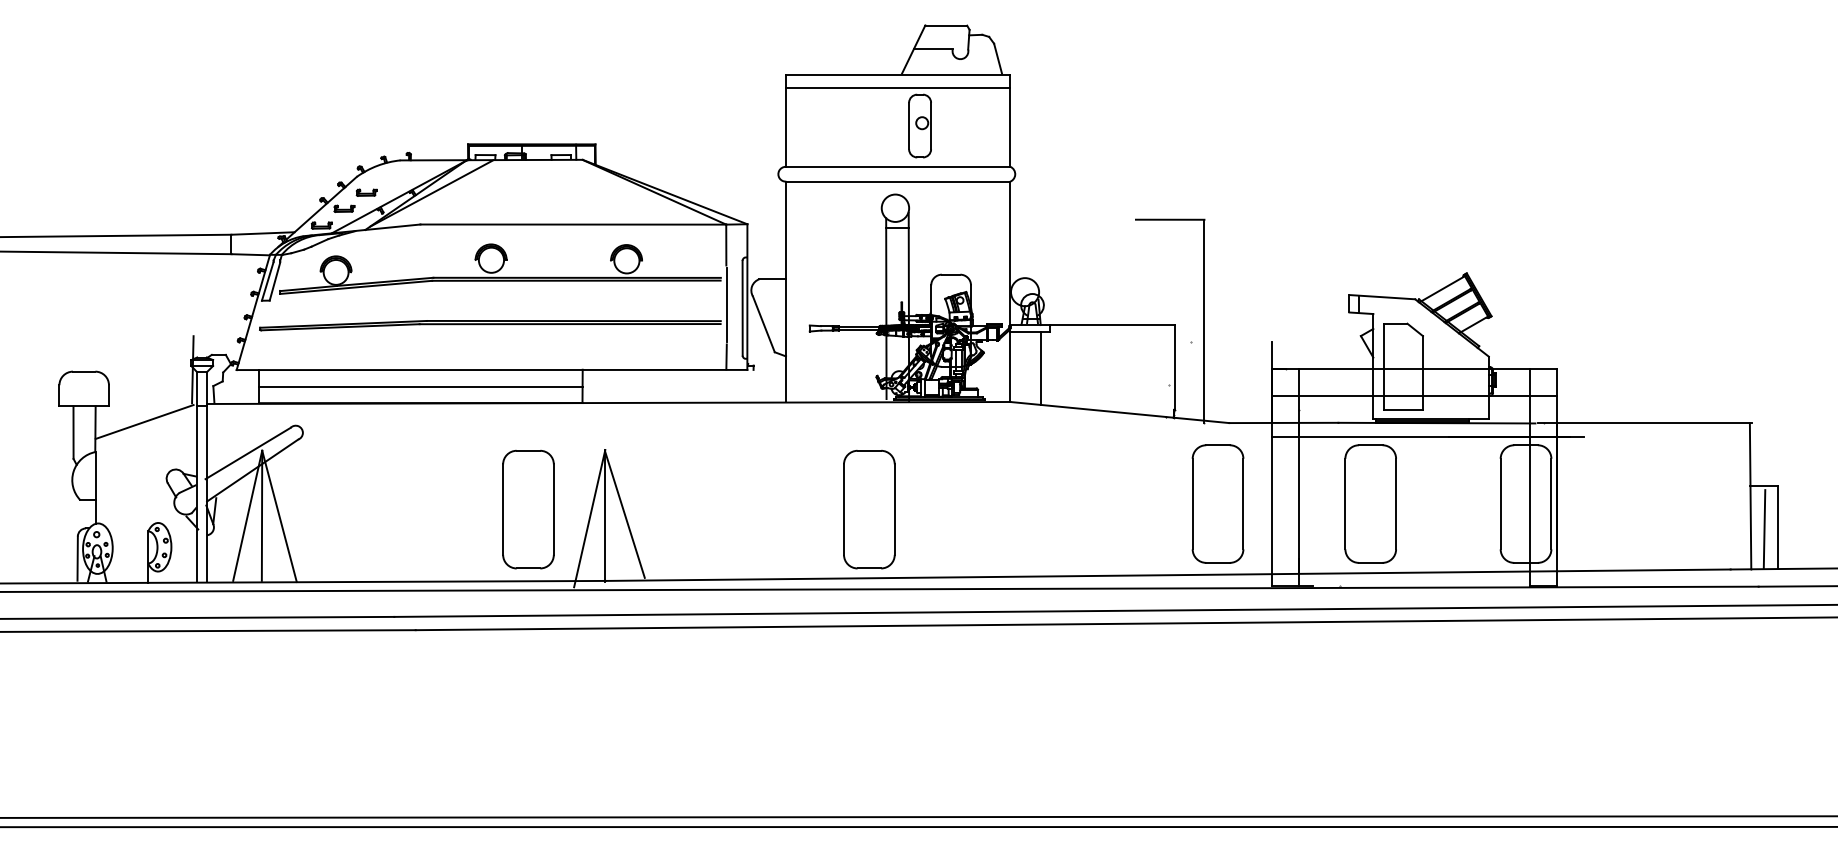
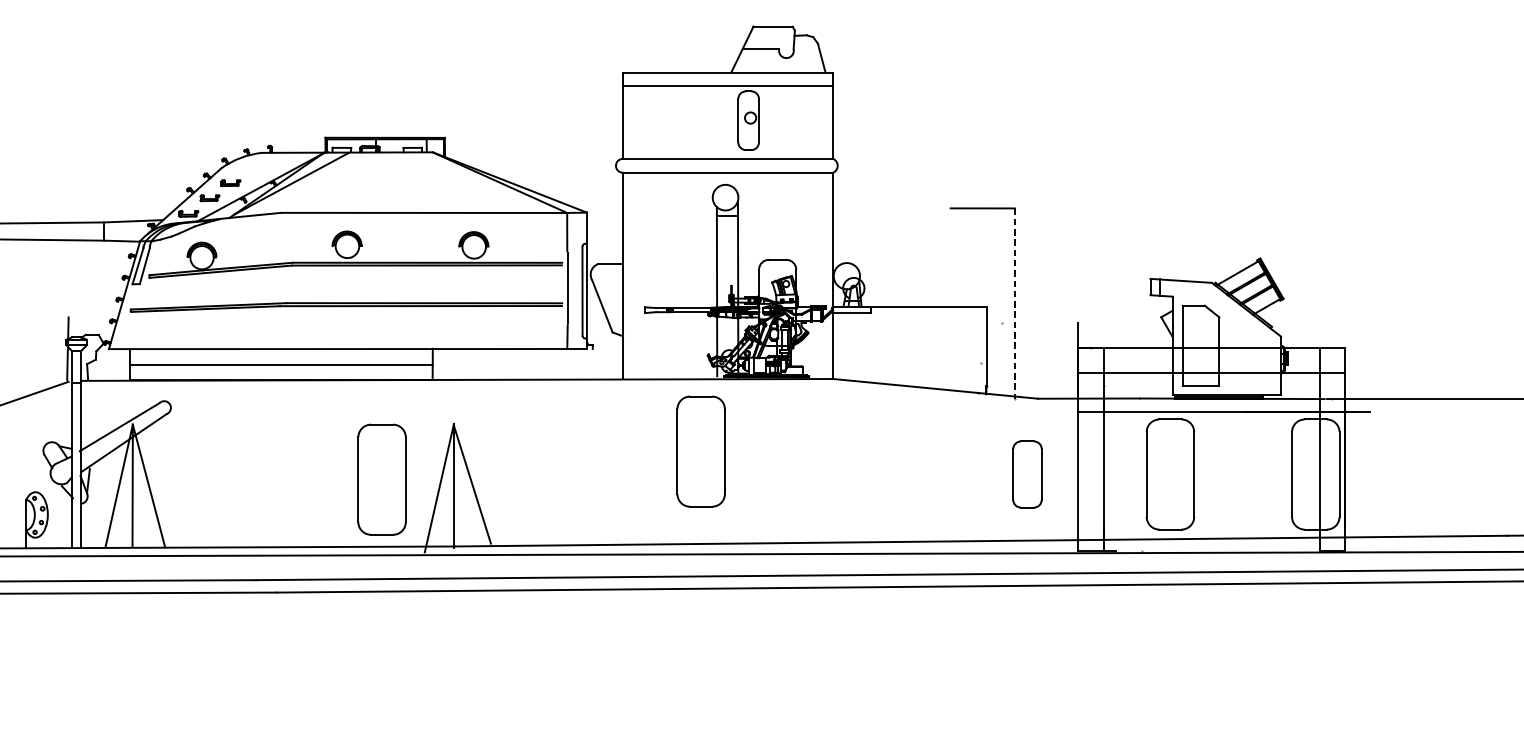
line: (1204, 321) -> (1014, 303), solid -> dashed
line: (1040, 367) -> (861, 346), removed
part: (1217, 503) -> (1027, 474), size x0.6
part: (869, 509) -> (701, 451), moved

